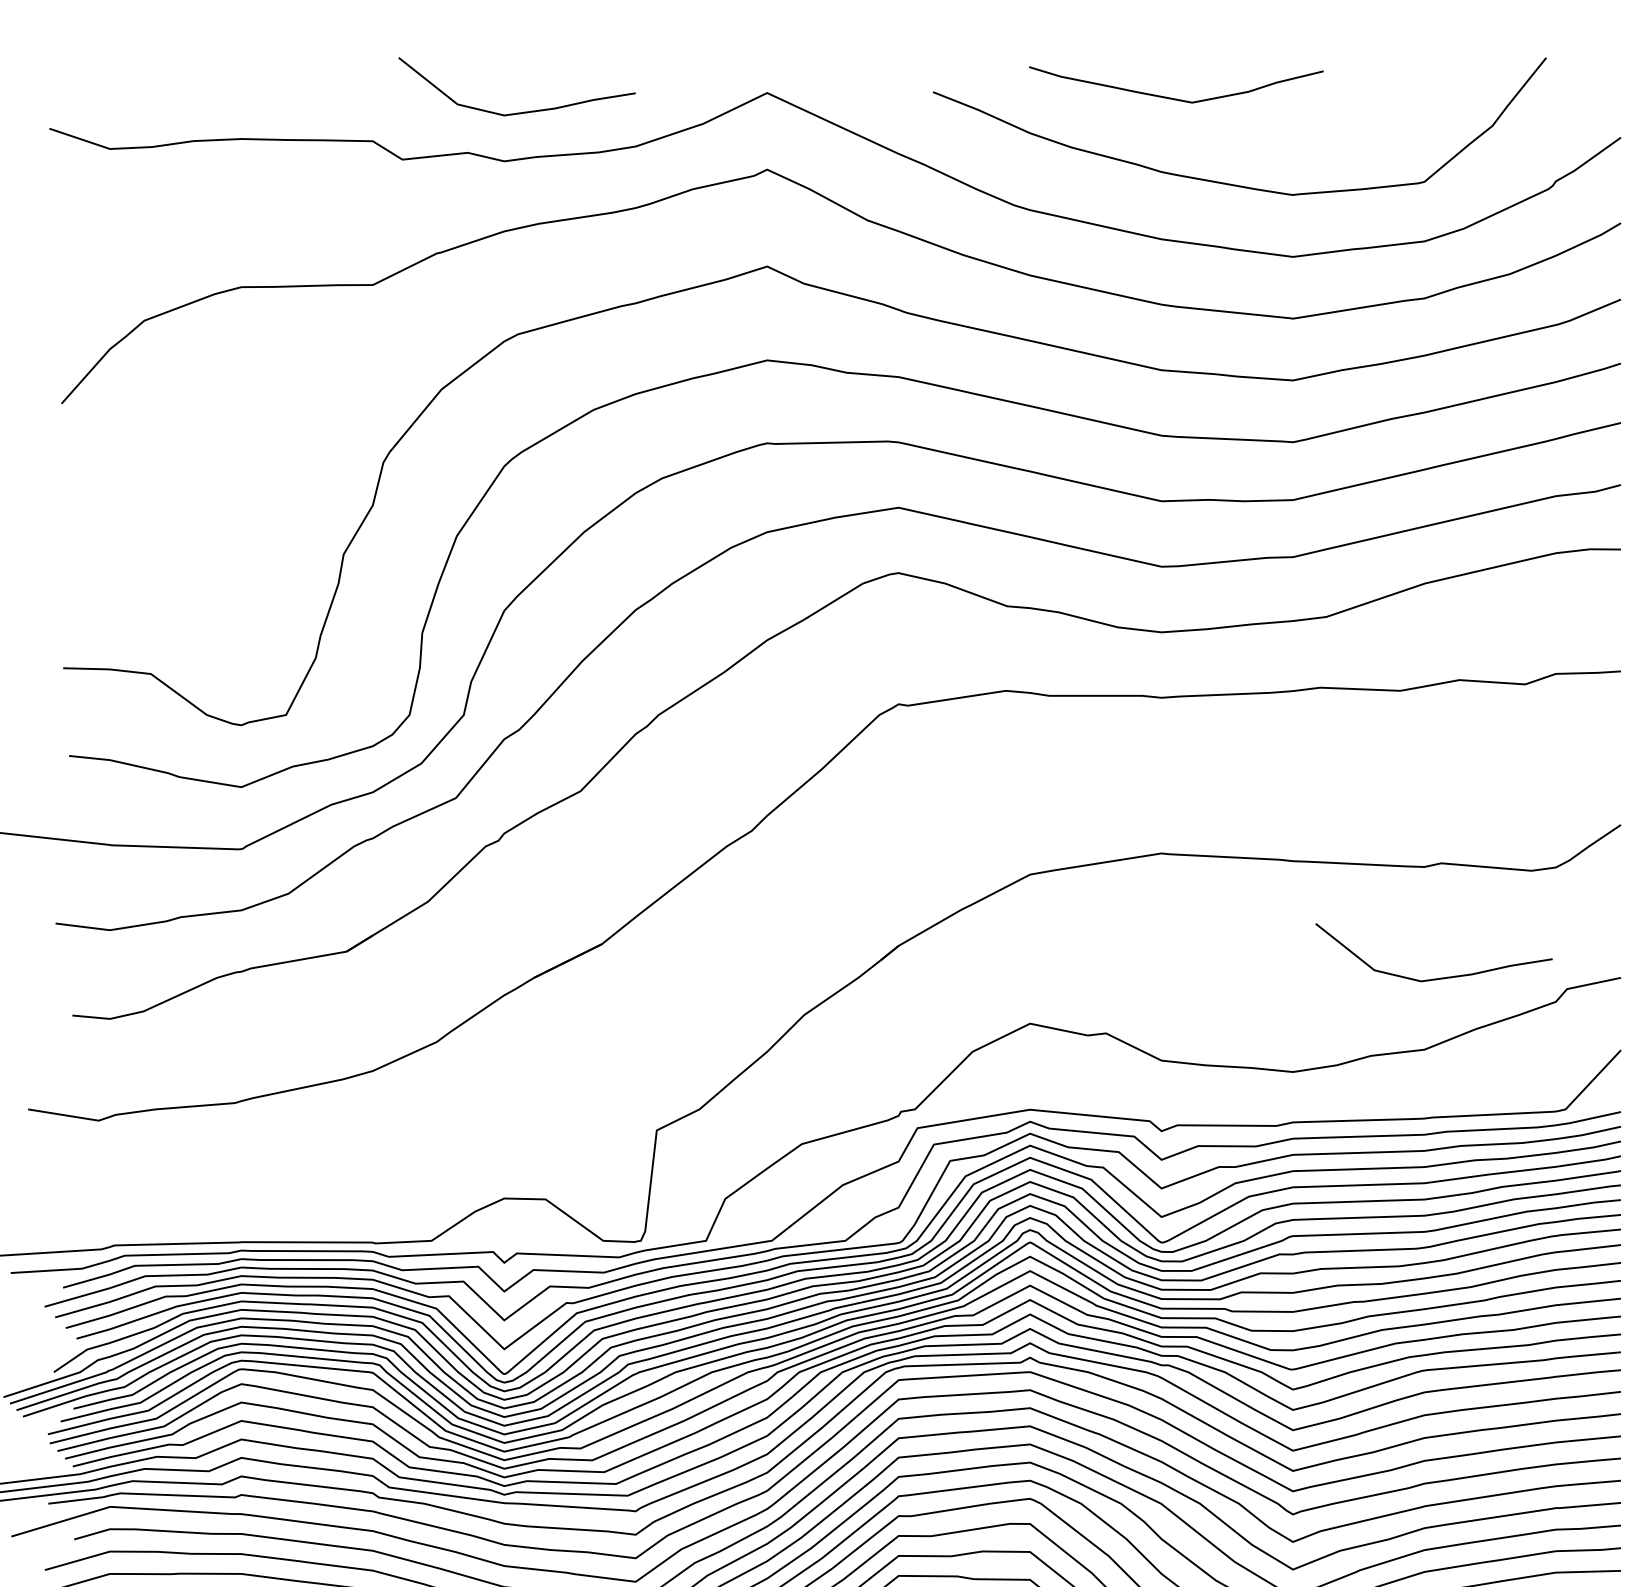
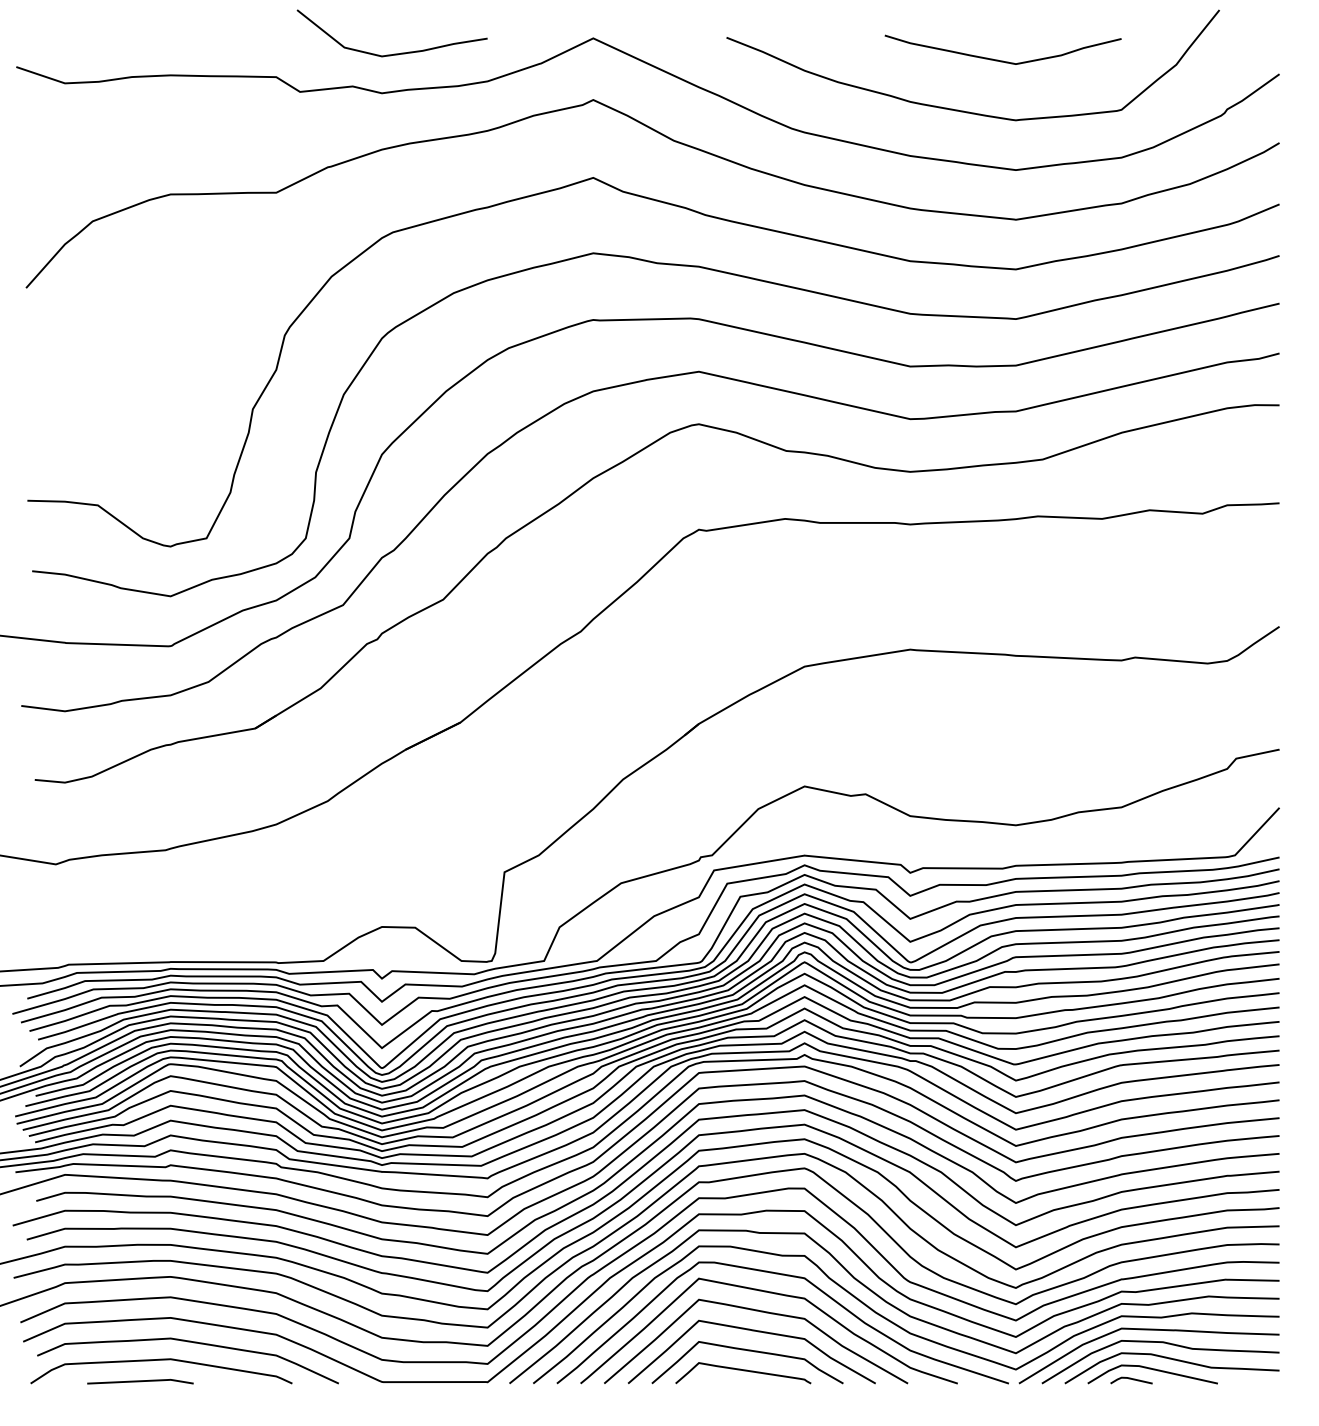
curve: (1170, 96) -> (998, 59), moved
curve: (1436, 977) -> (1131, 749), removed

